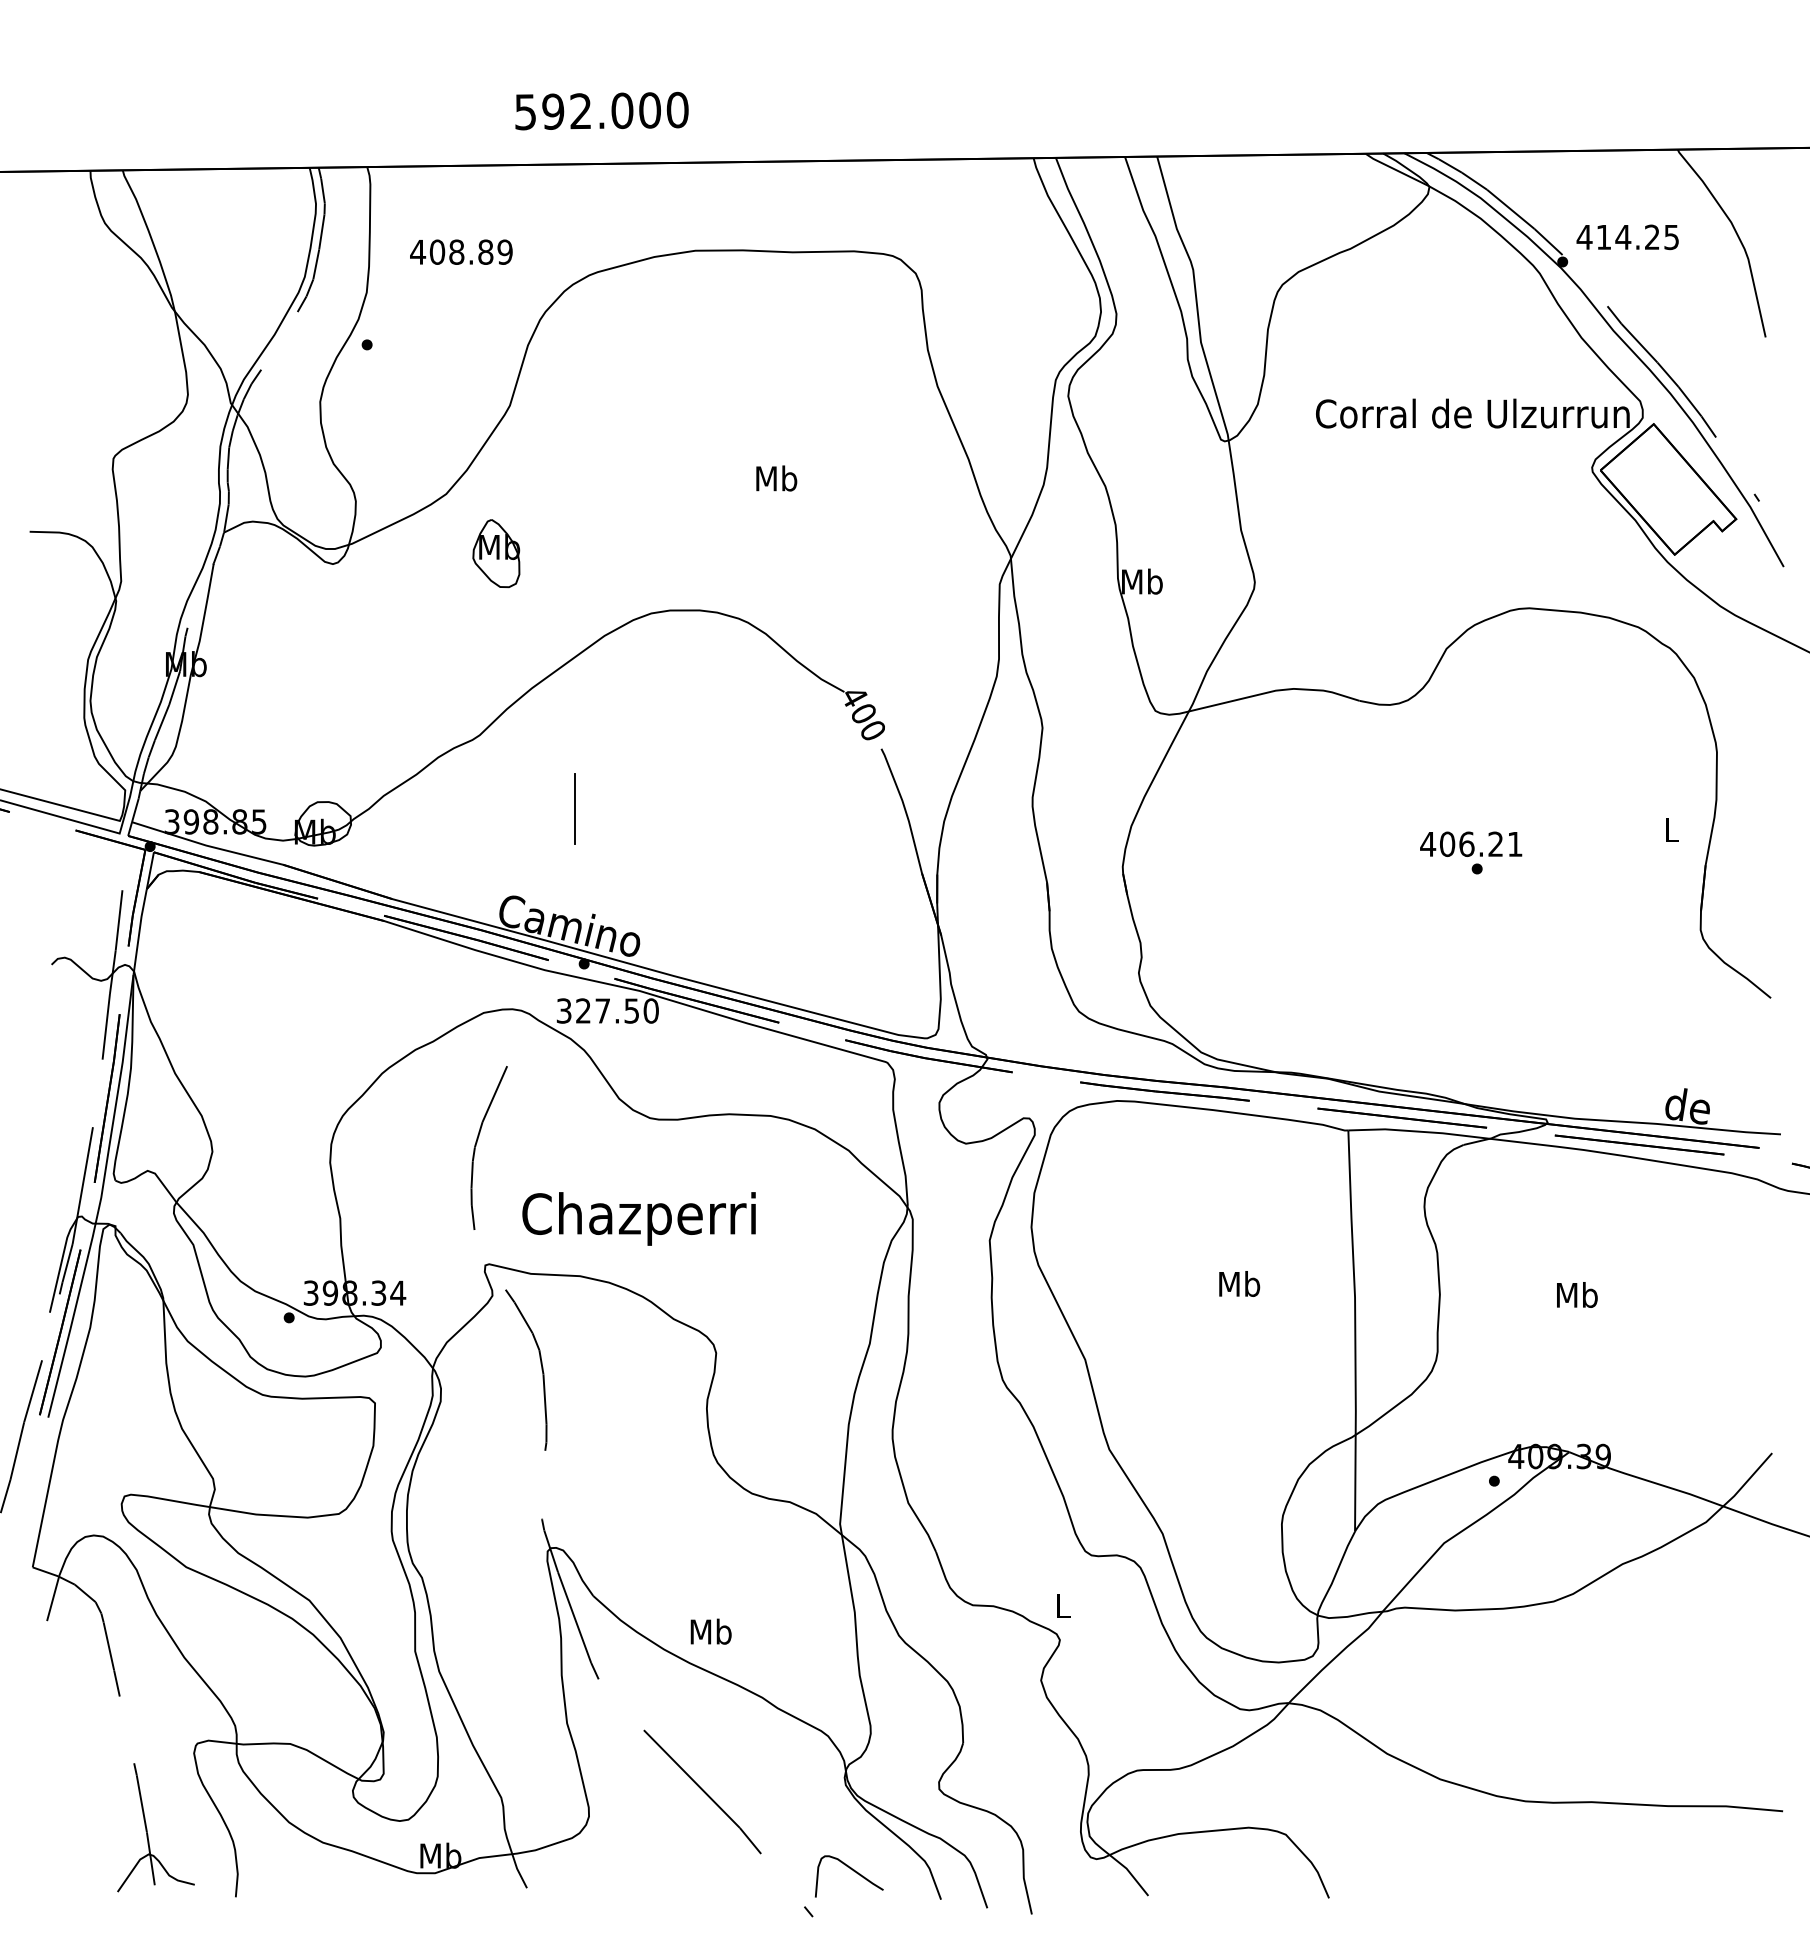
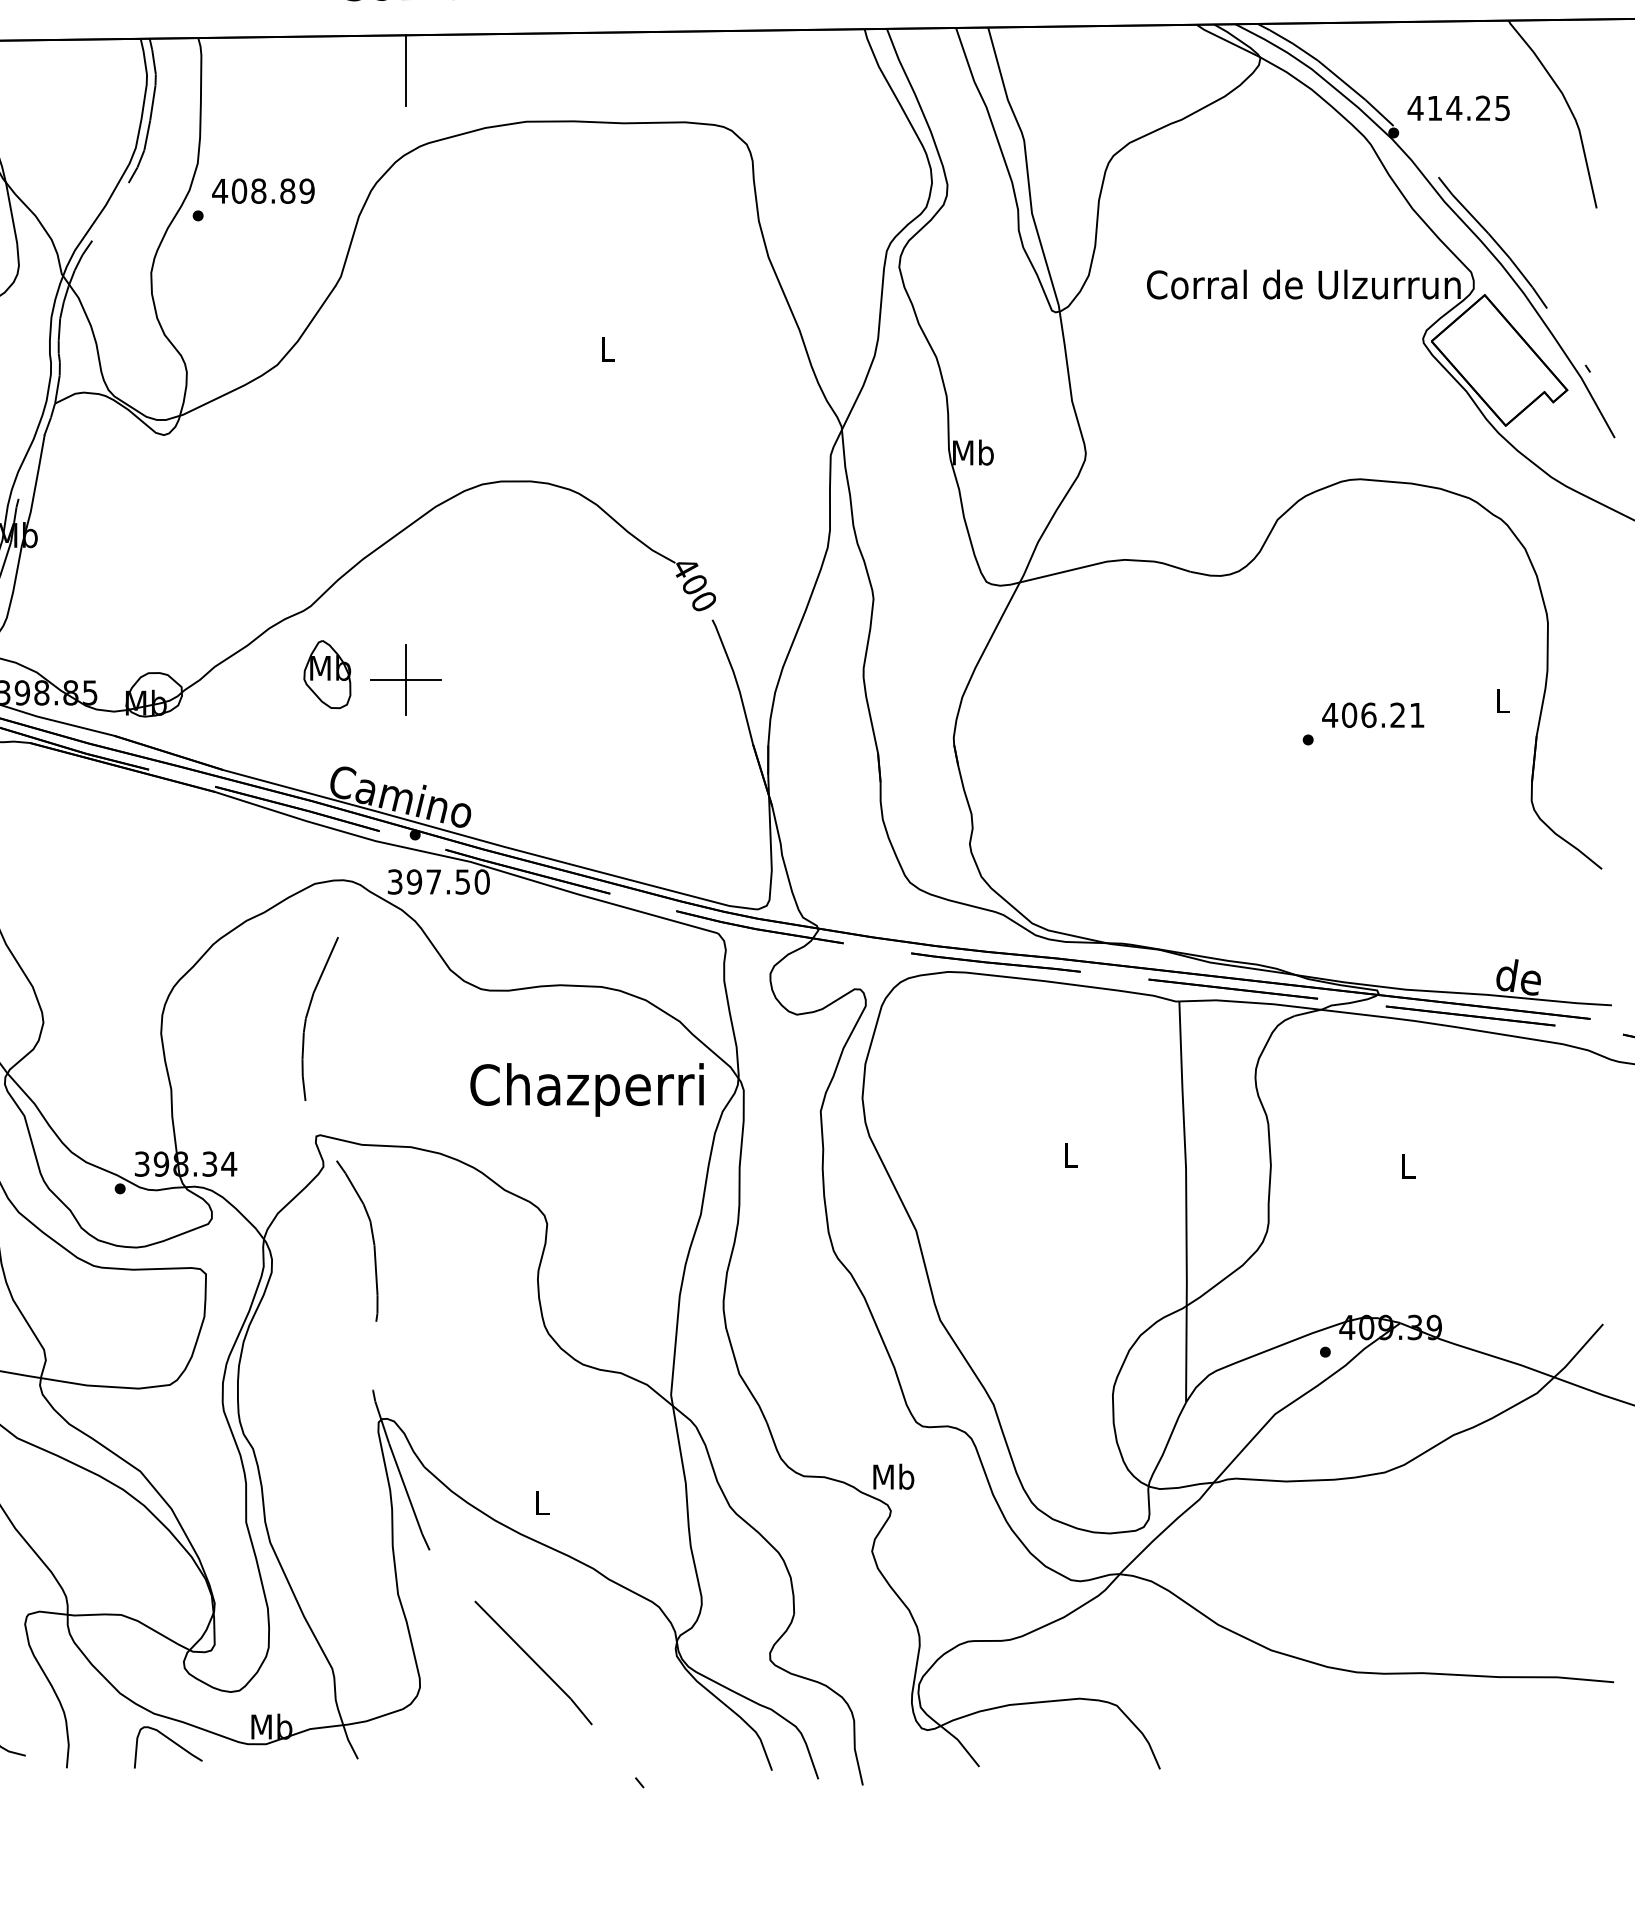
line: (574, 199) -> (405, 70), added
text: (461, 251) -> (263, 190), moved
text: (776, 478) -> (607, 349), Mb -> L
part: (496, 553) -> (327, 674), moved
line: (574, 808) -> (405, 679), added
text: (1471, 843) -> (1373, 714), moved
text: (583, 1010) -> (414, 881), 327.50 -> 397.50
text: (638, 1218) -> (586, 1089), moved
text: (1239, 1283) -> (1070, 1154), Mb -> L
text: (1577, 1294) -> (1408, 1165), Mb -> L
text: (1062, 1605) -> (893, 1476), L -> Mb
text: (710, 1631) -> (541, 1502), Mb -> L
curve: (853, 1871) -> (172, 1742), moved

